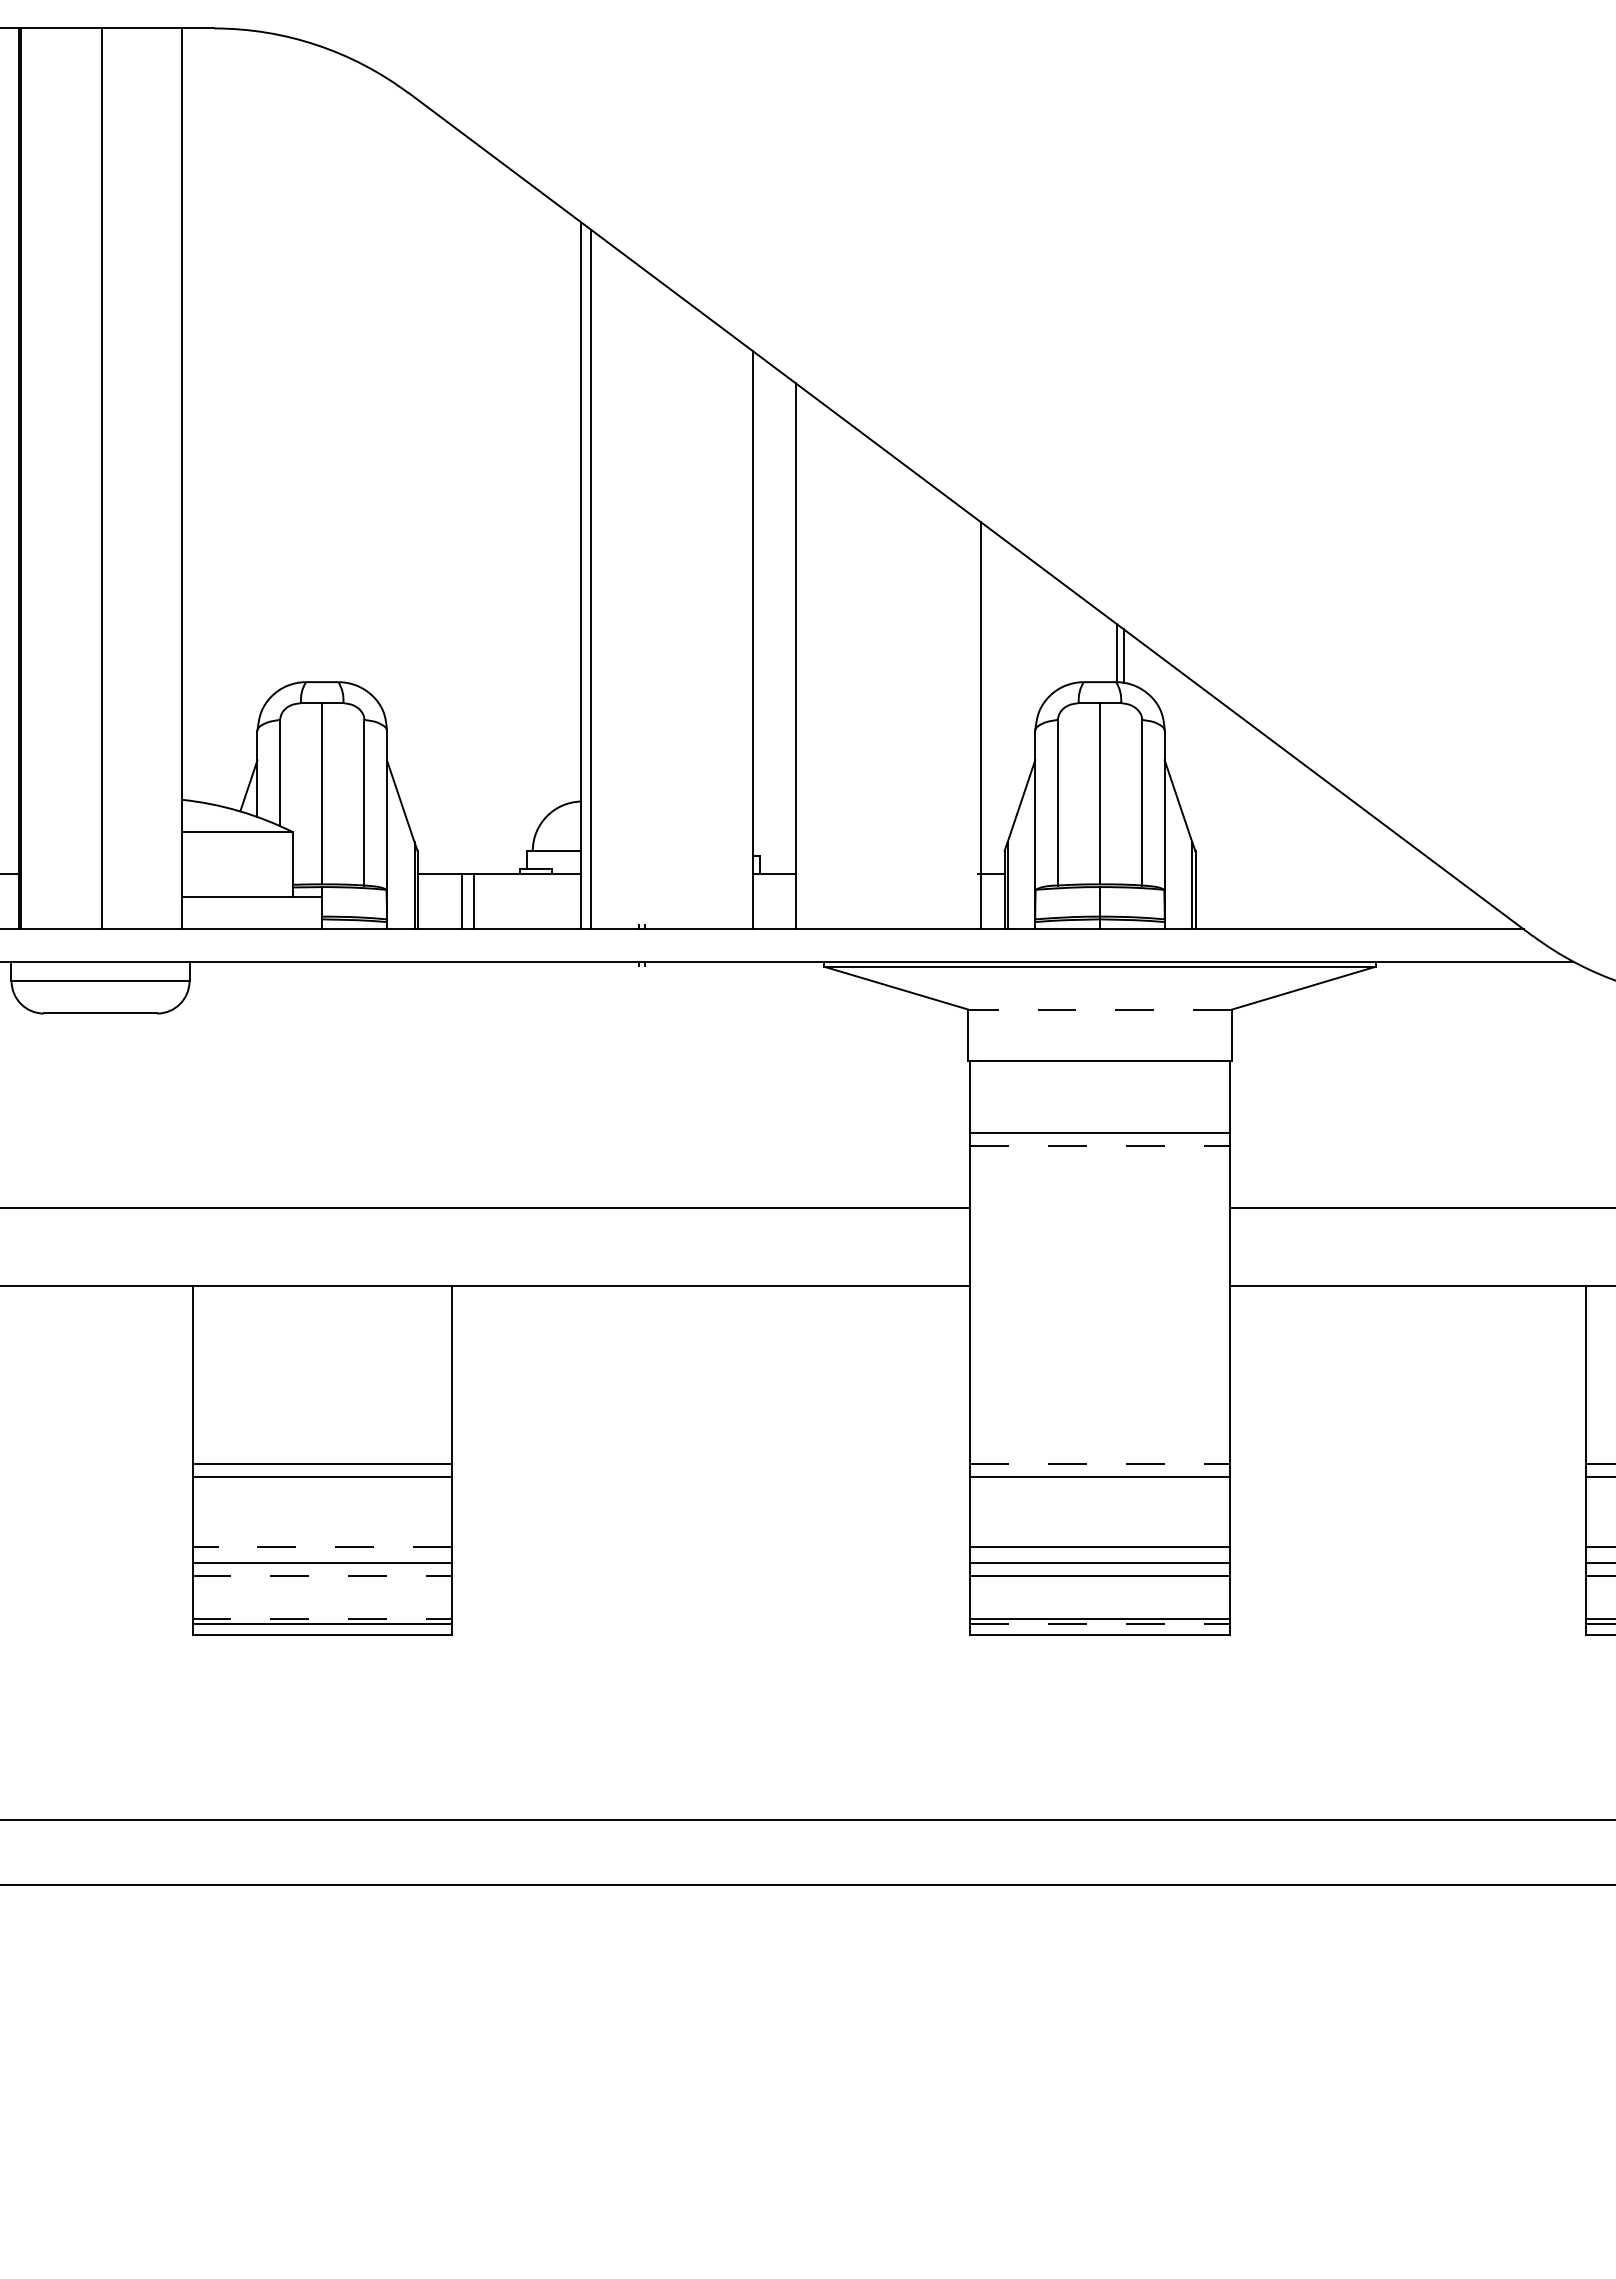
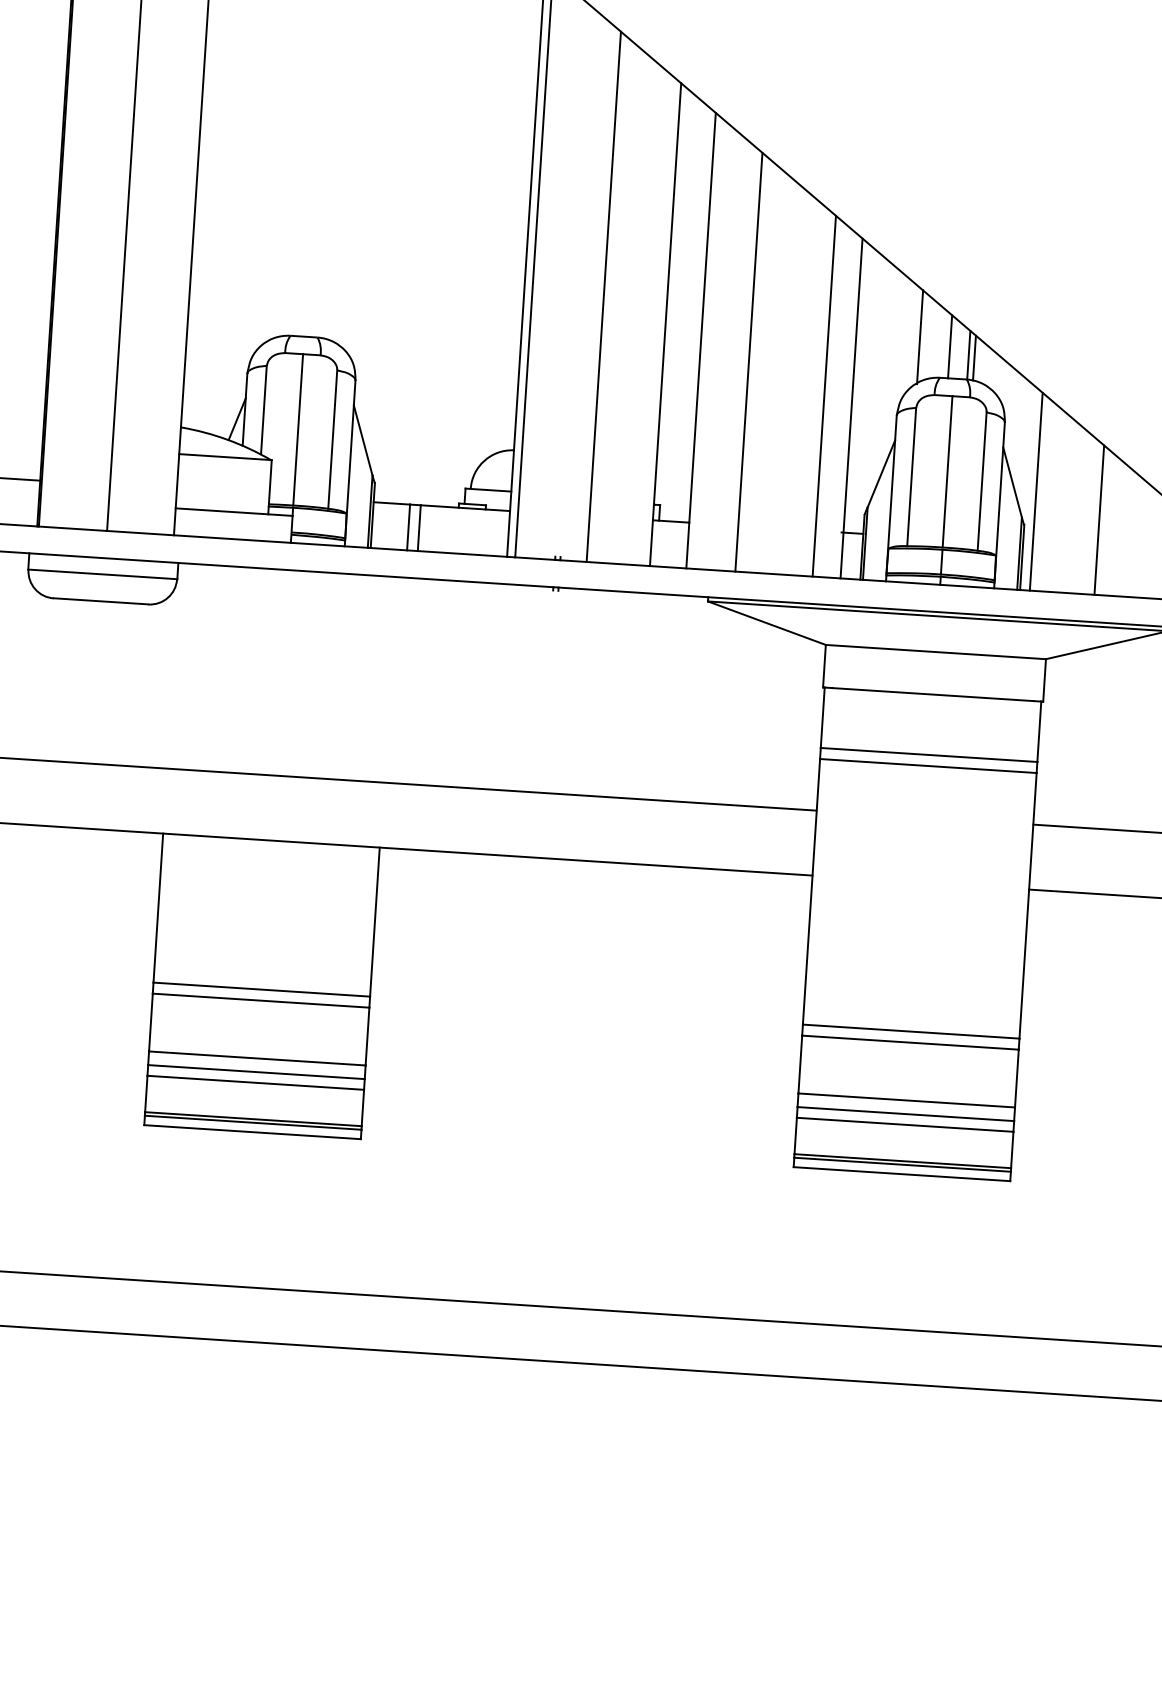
line: (676, 611) -> (603, 296), added
line: (1057, 635) -> (920, 337), added
line: (1093, 644) -> (950, 346), added
line: (854, 678) -> (748, 362), added
line: (947, 713) -> (824, 396), added
line: (1207, 810) -> (1036, 491), added
line: (1284, 839) -> (1098, 520), added
line: (1100, 1009) -> (936, 652), dashed -> solid
line: (1099, 1146) -> (927, 766), dashed -> solid
line: (1099, 1464) -> (910, 1031), dashed -> solid
line: (322, 1546) -> (257, 1058), dashed -> solid
line: (322, 1575) -> (256, 1082), dashed -> solid
line: (322, 1619) -> (253, 1119), dashed -> solid
line: (1099, 1623) -> (902, 1164), dashed -> solid

